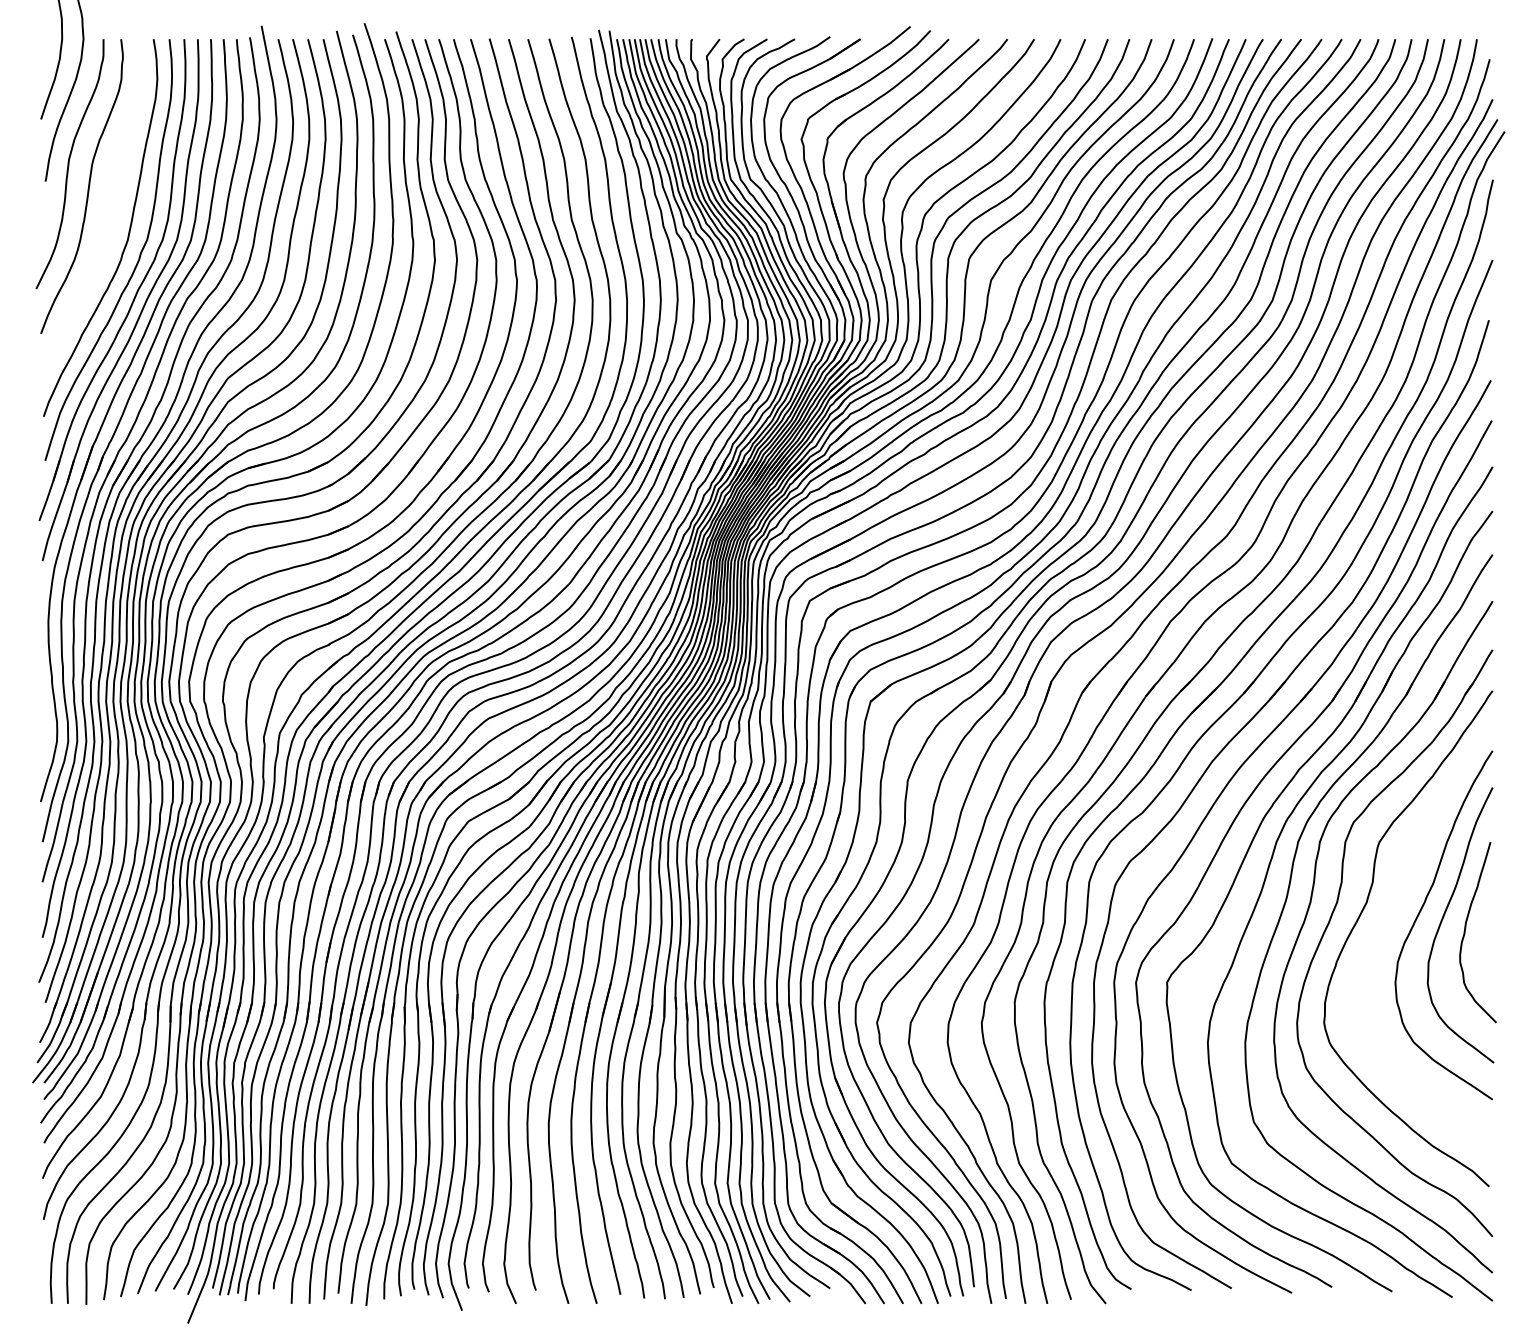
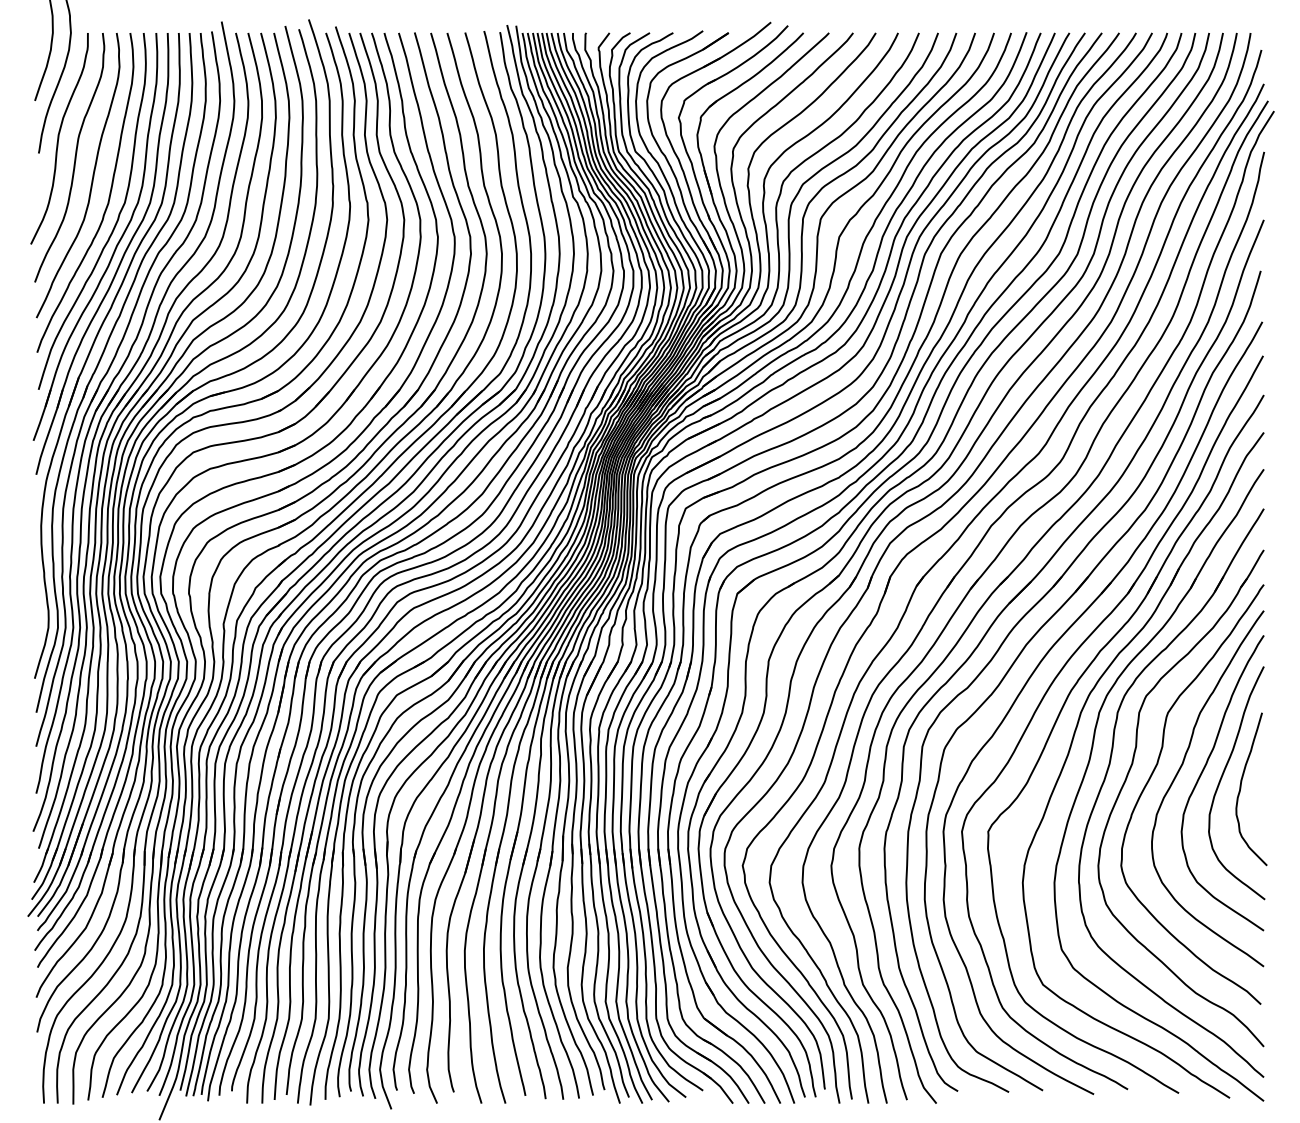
curve: (108, 210) -> (92, 177), added
curve: (1391, 914) -> (1178, 773), added

